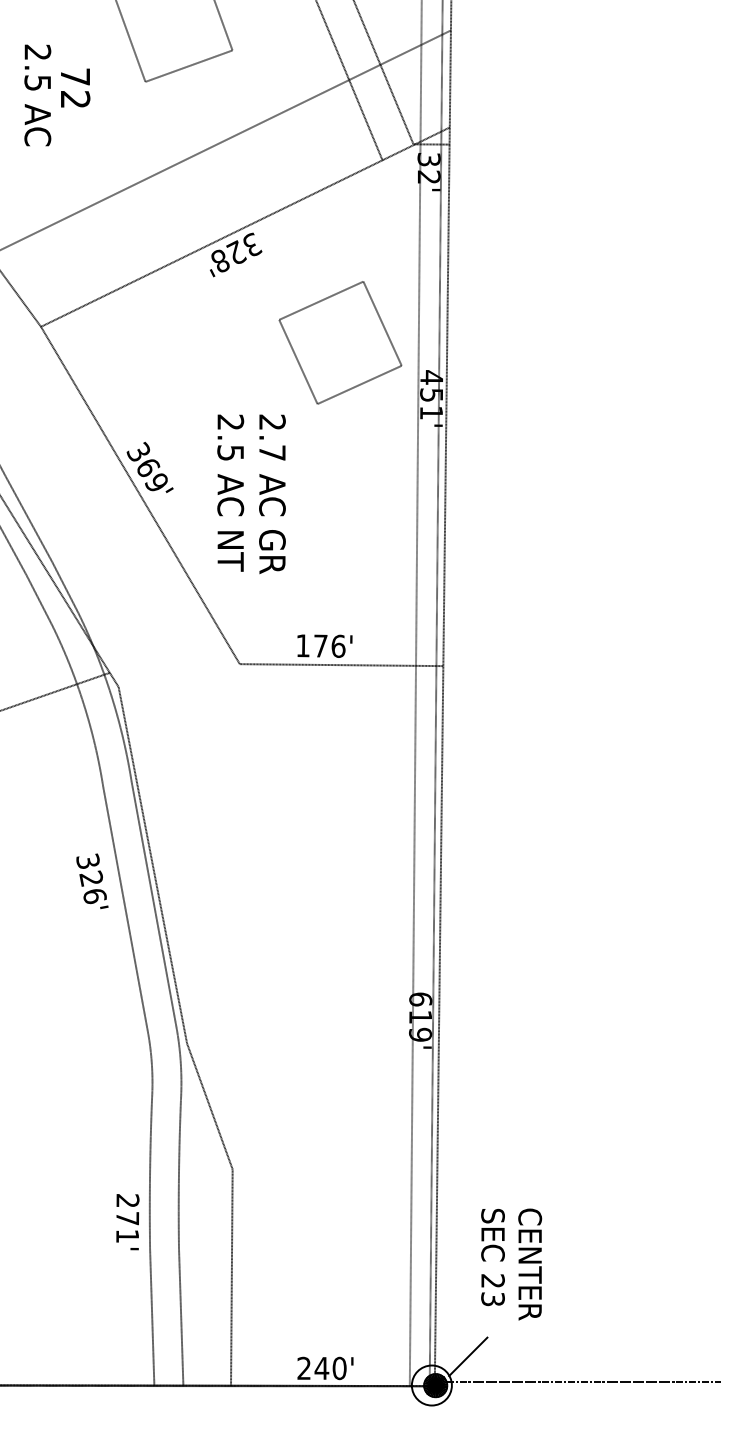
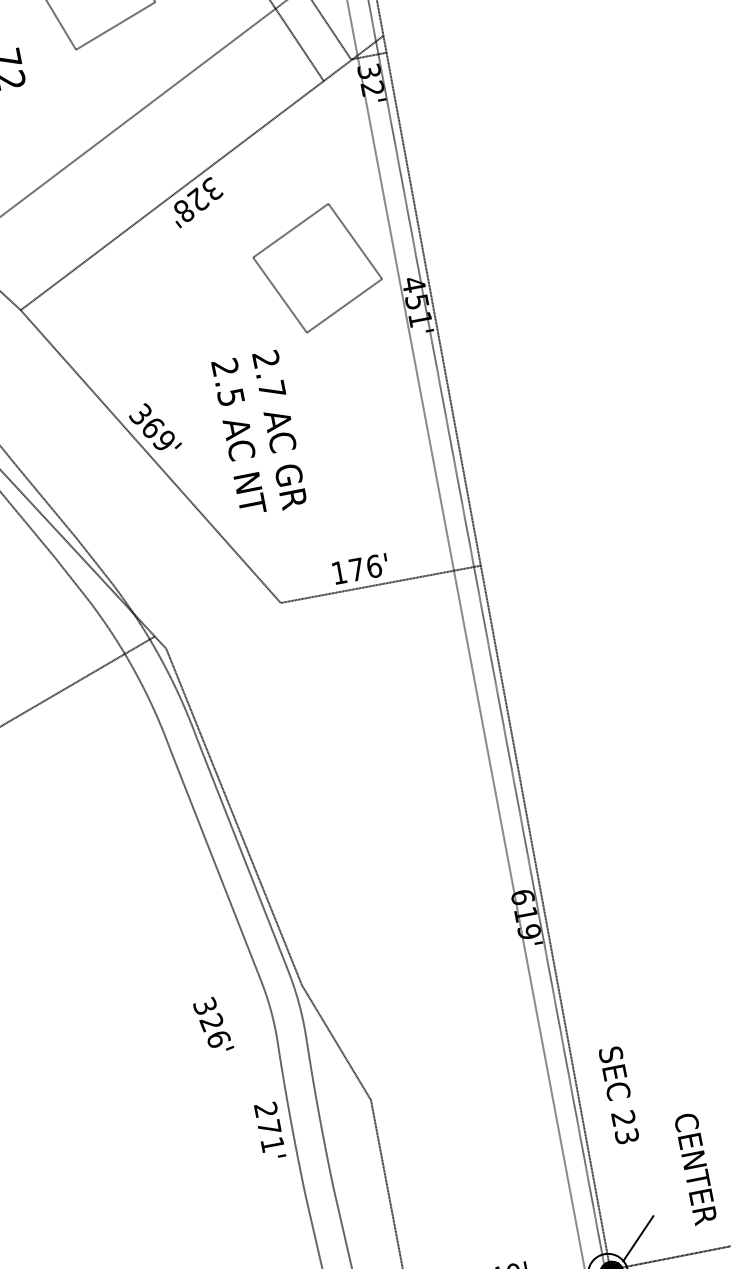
text: (92, 881) -> (213, 1025), moved
text: (127, 1222) -> (269, 1131), moved
text: (492, 1257) -> (618, 1095), moved
text: (530, 1264) -> (696, 1168), moved

